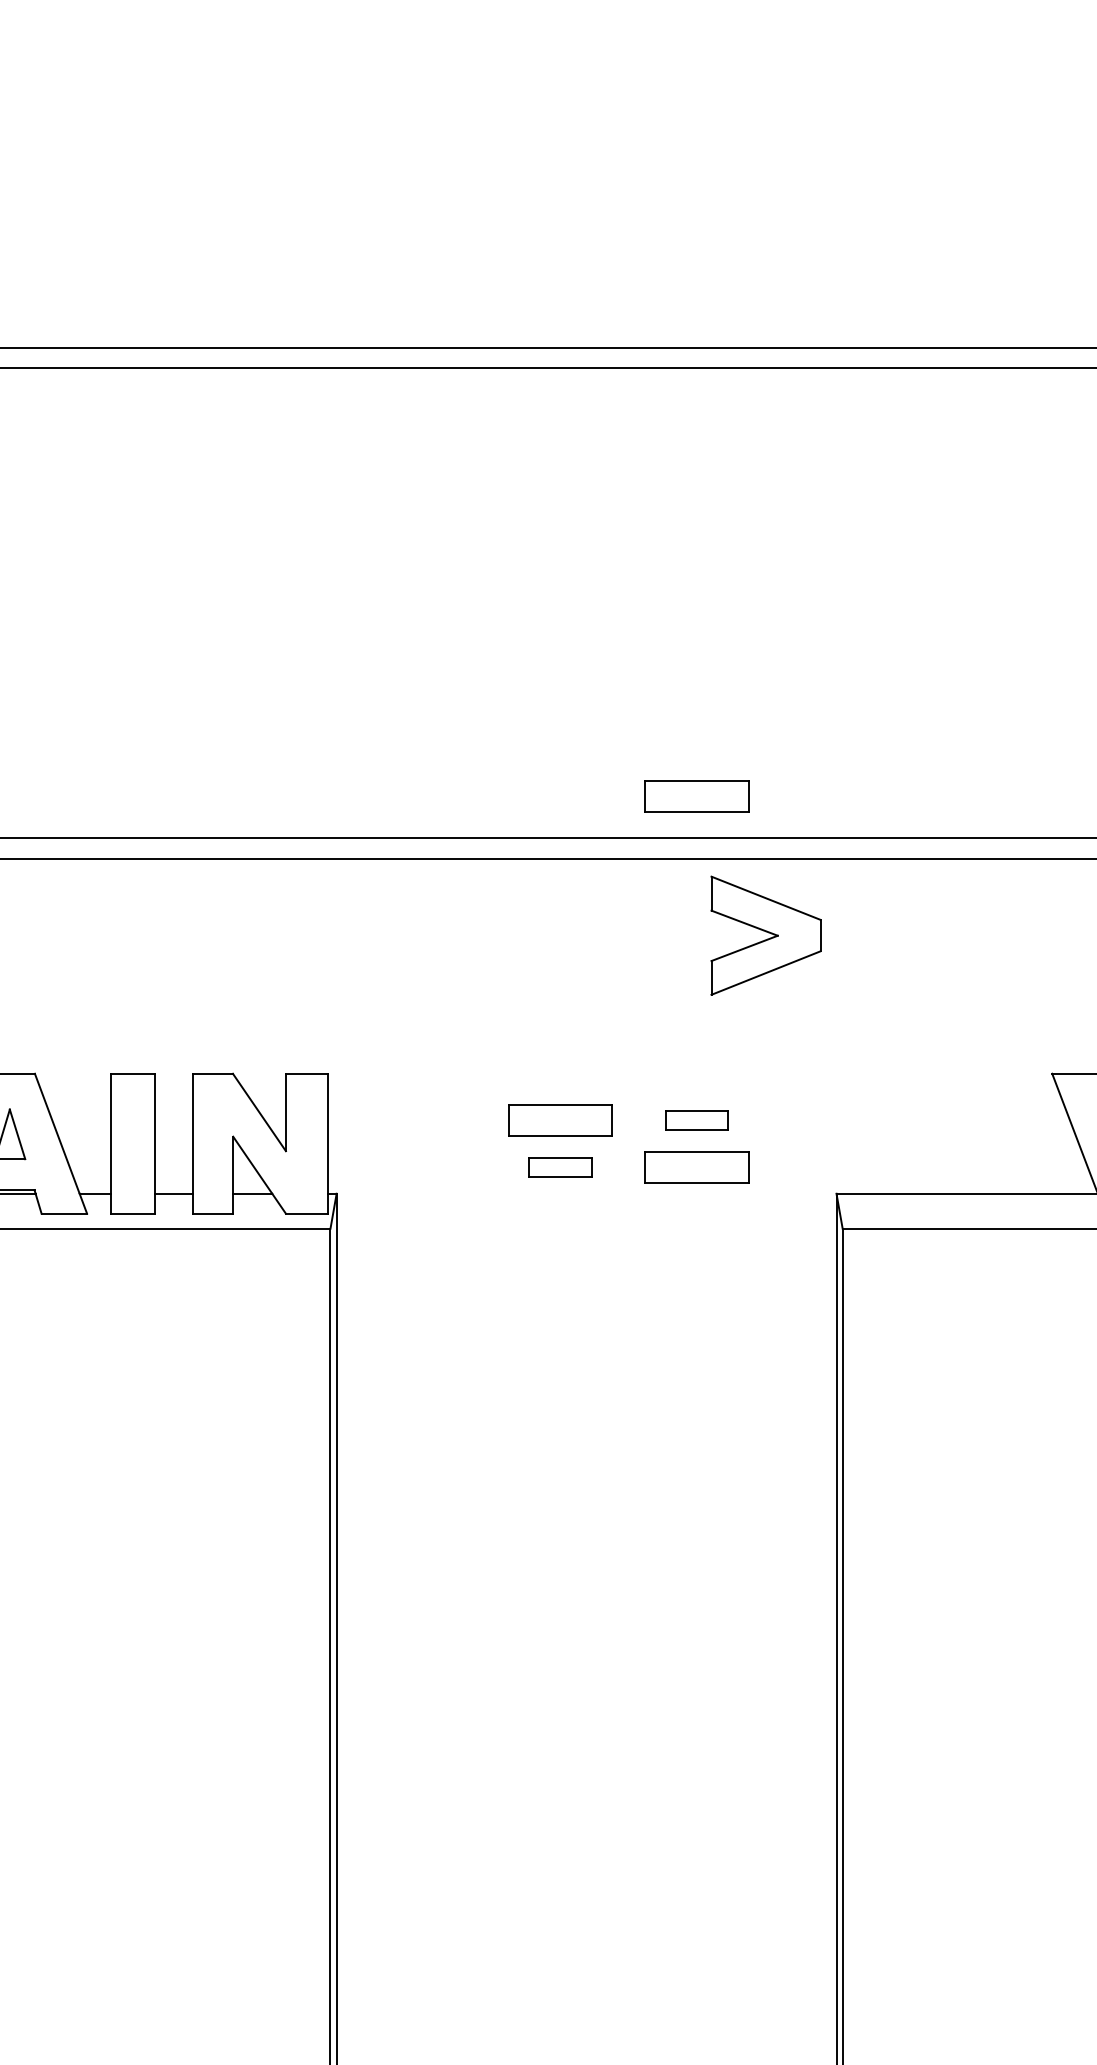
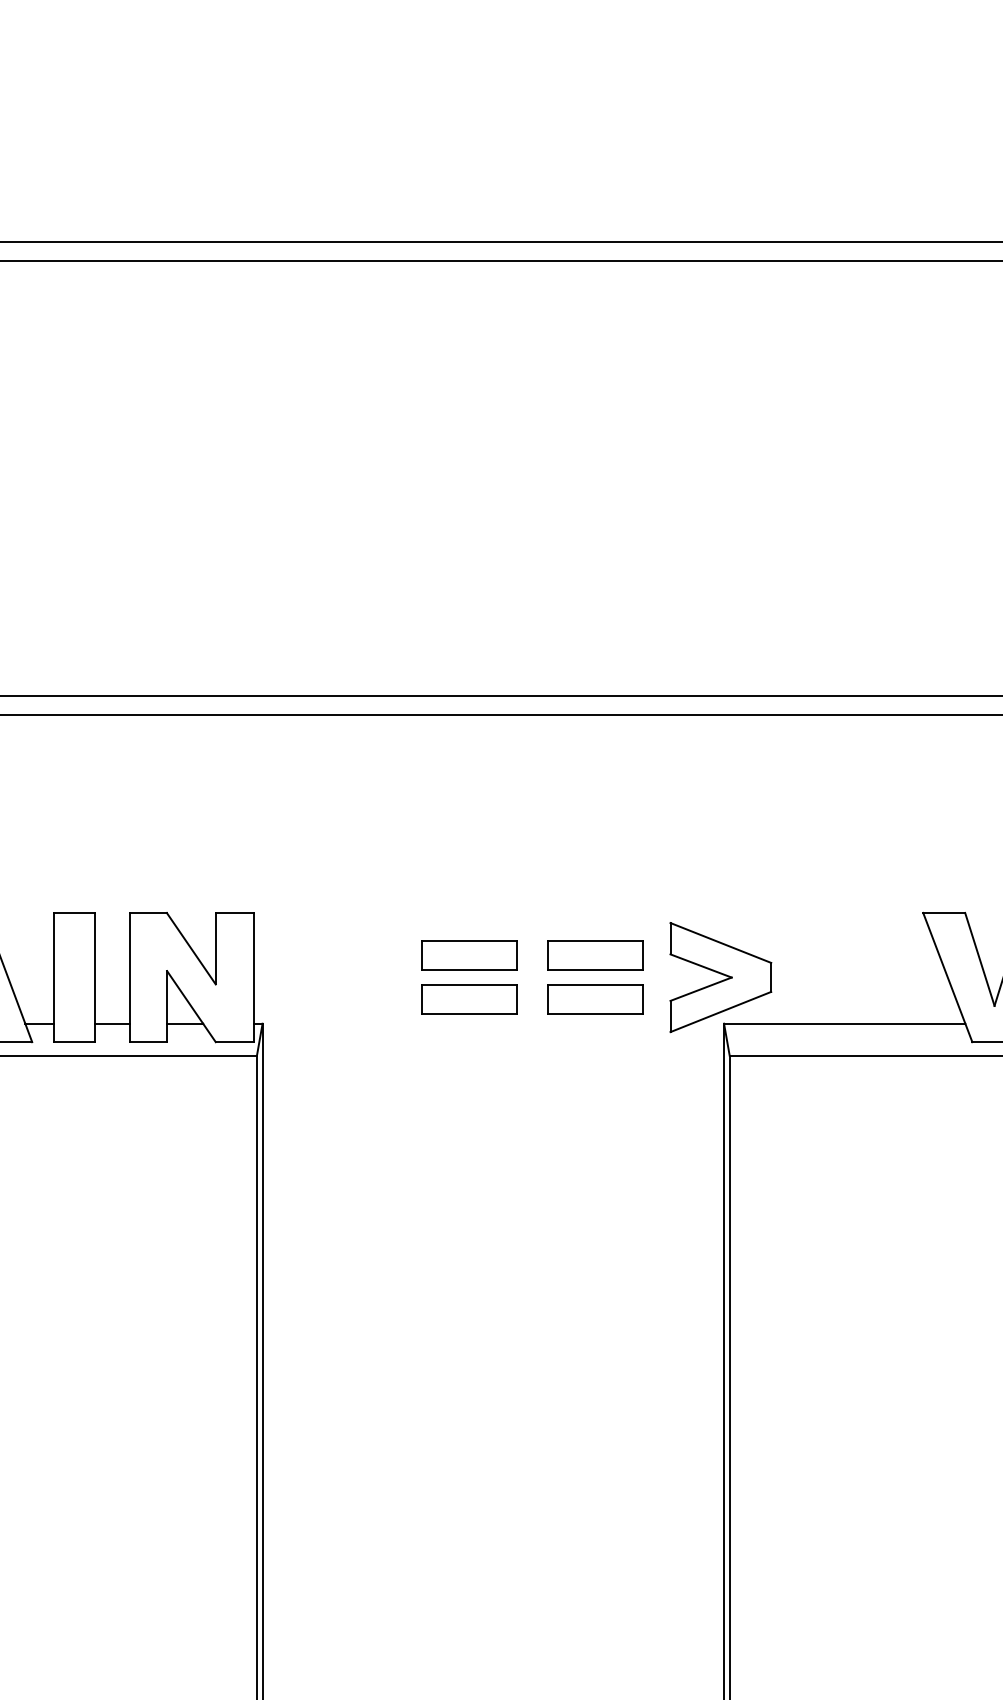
part: (696, 796) -> (594, 656), removed
part: (765, 935) -> (720, 977), moved
part: (696, 1120) -> (594, 956), size x1.67
part: (560, 1167) -> (469, 999), size x1.67

